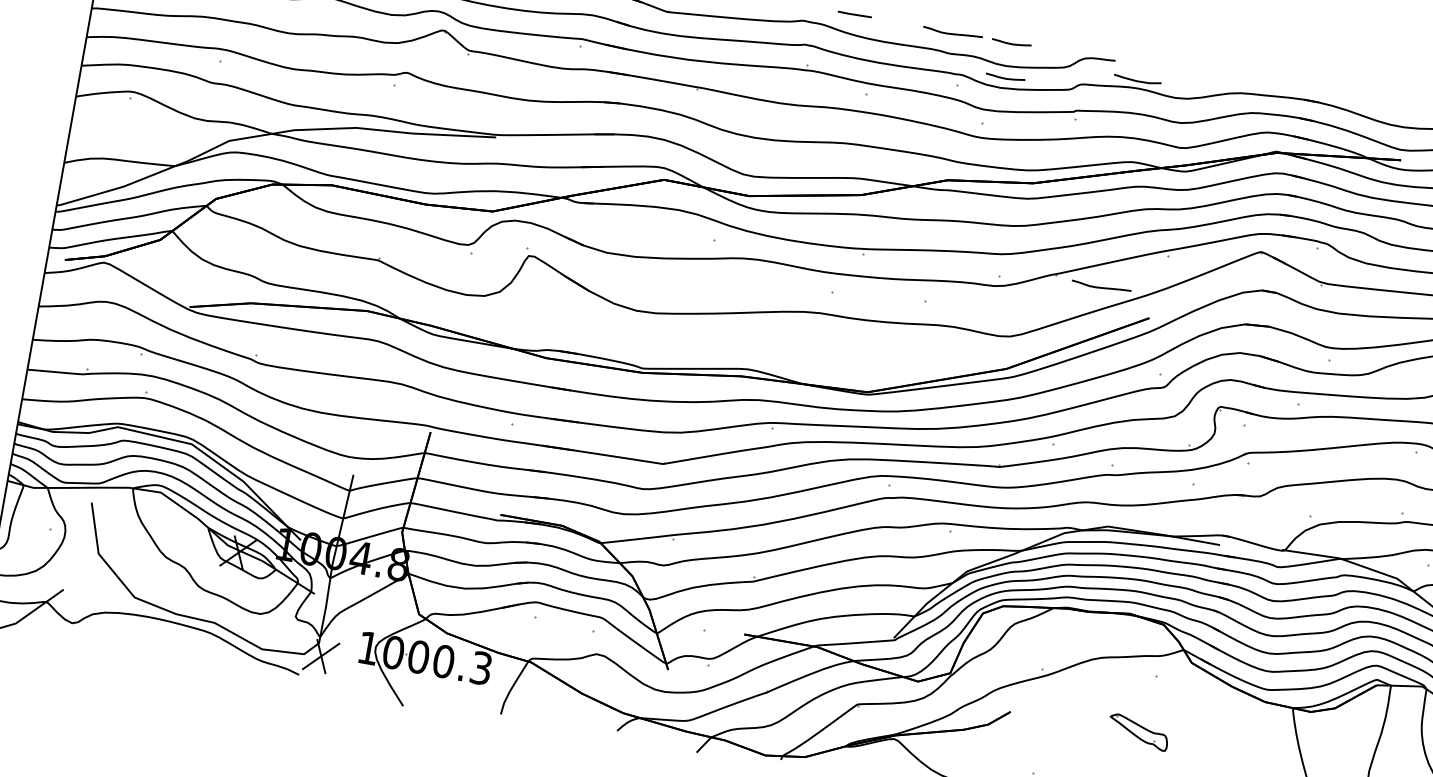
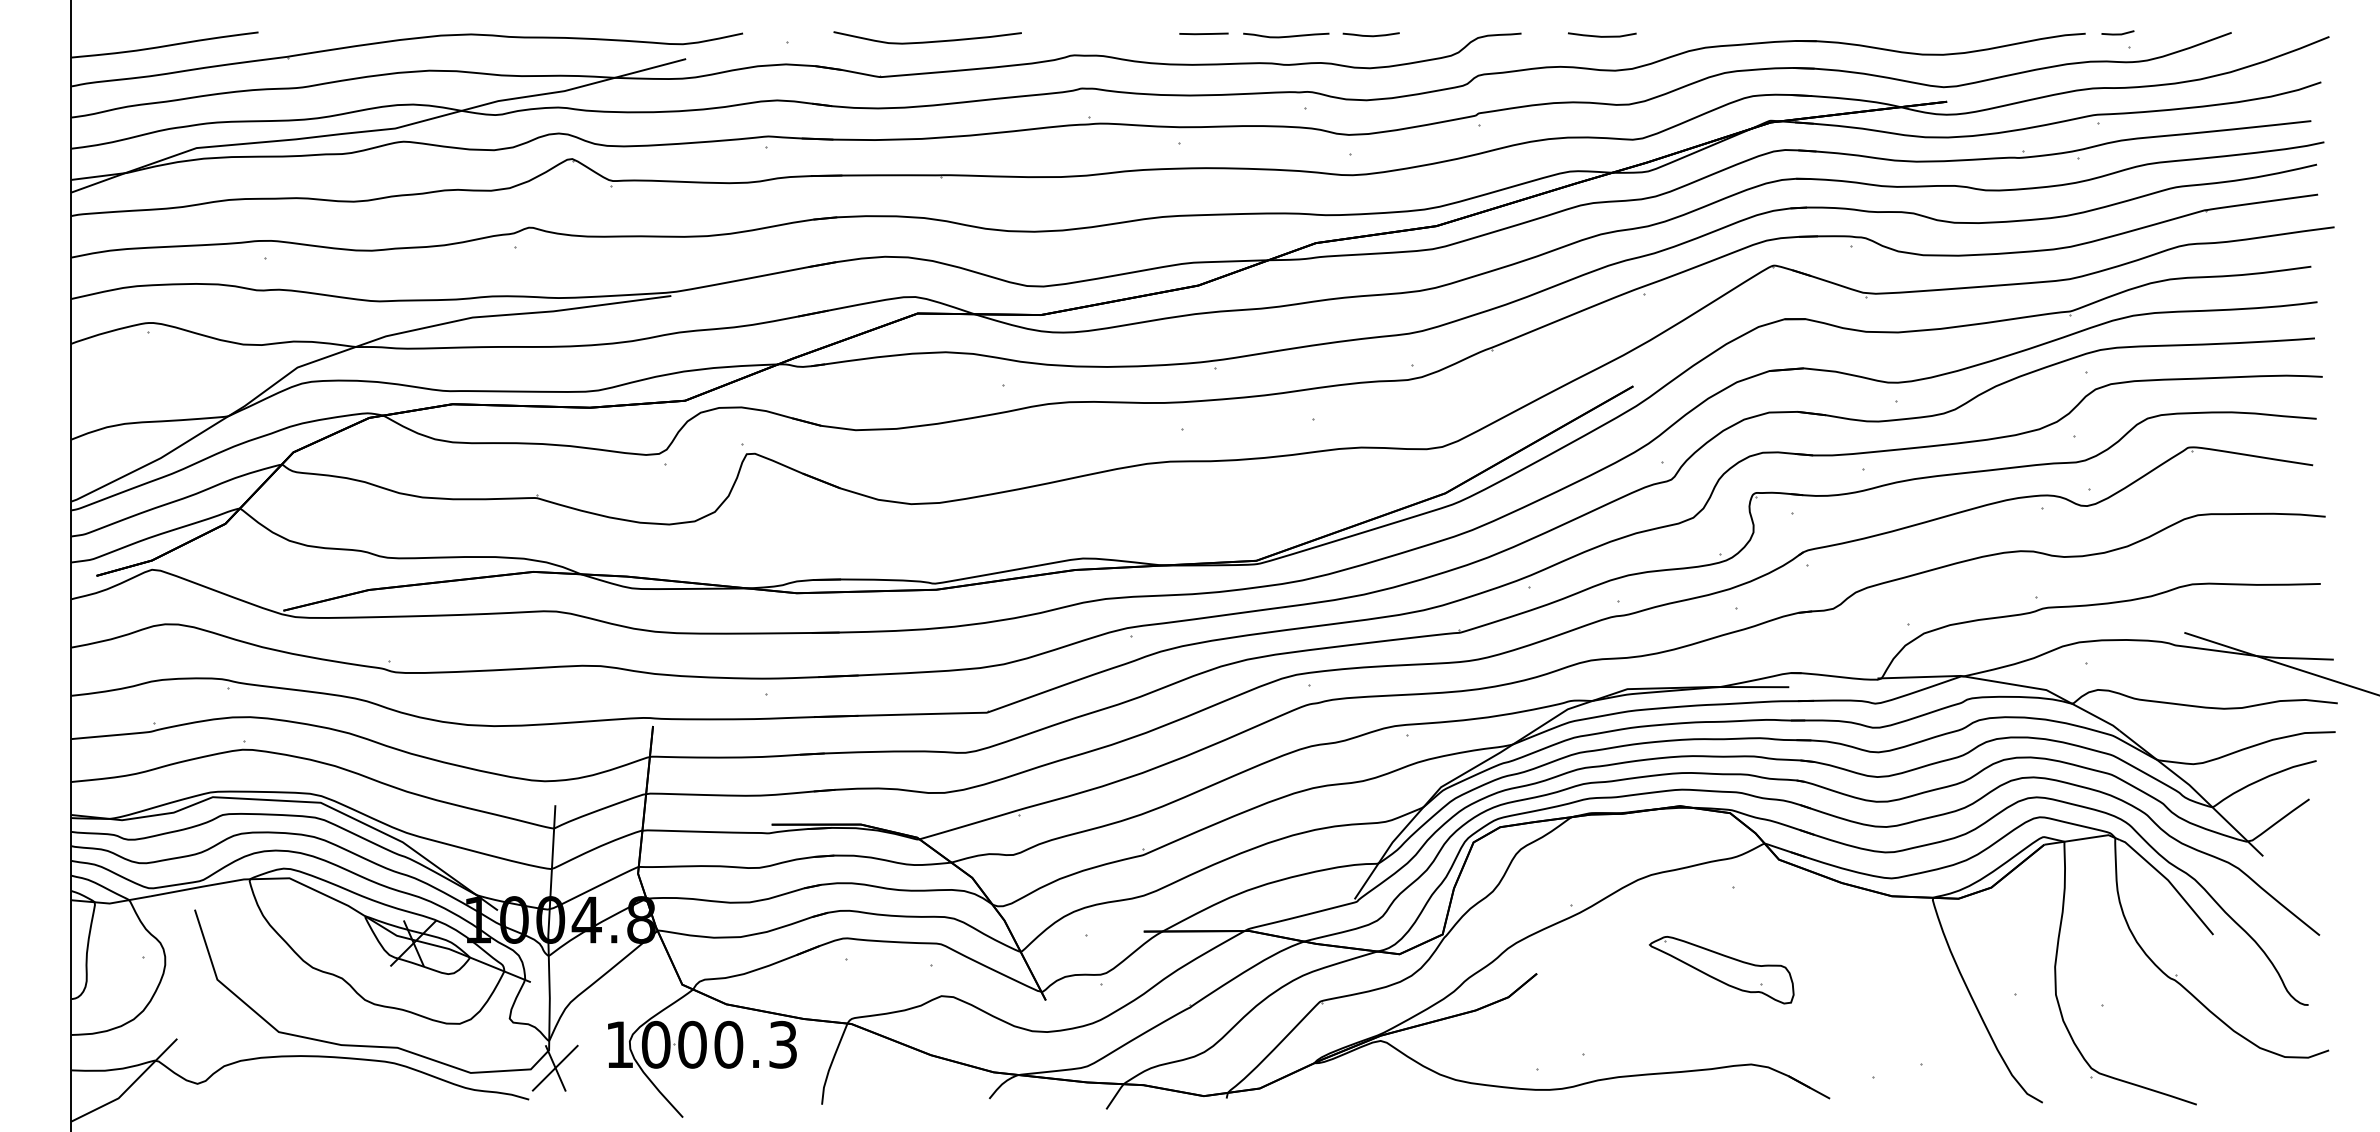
line: (854, 14) -> (1203, 33), moved
curve: (1004, 78) -> (1370, 85), removed
line: (1137, 81) -> (1602, 36), moved
curve: (1102, 287) -> (1559, 354), removed
part: (1138, 732) -> (1721, 970), size x1.67

